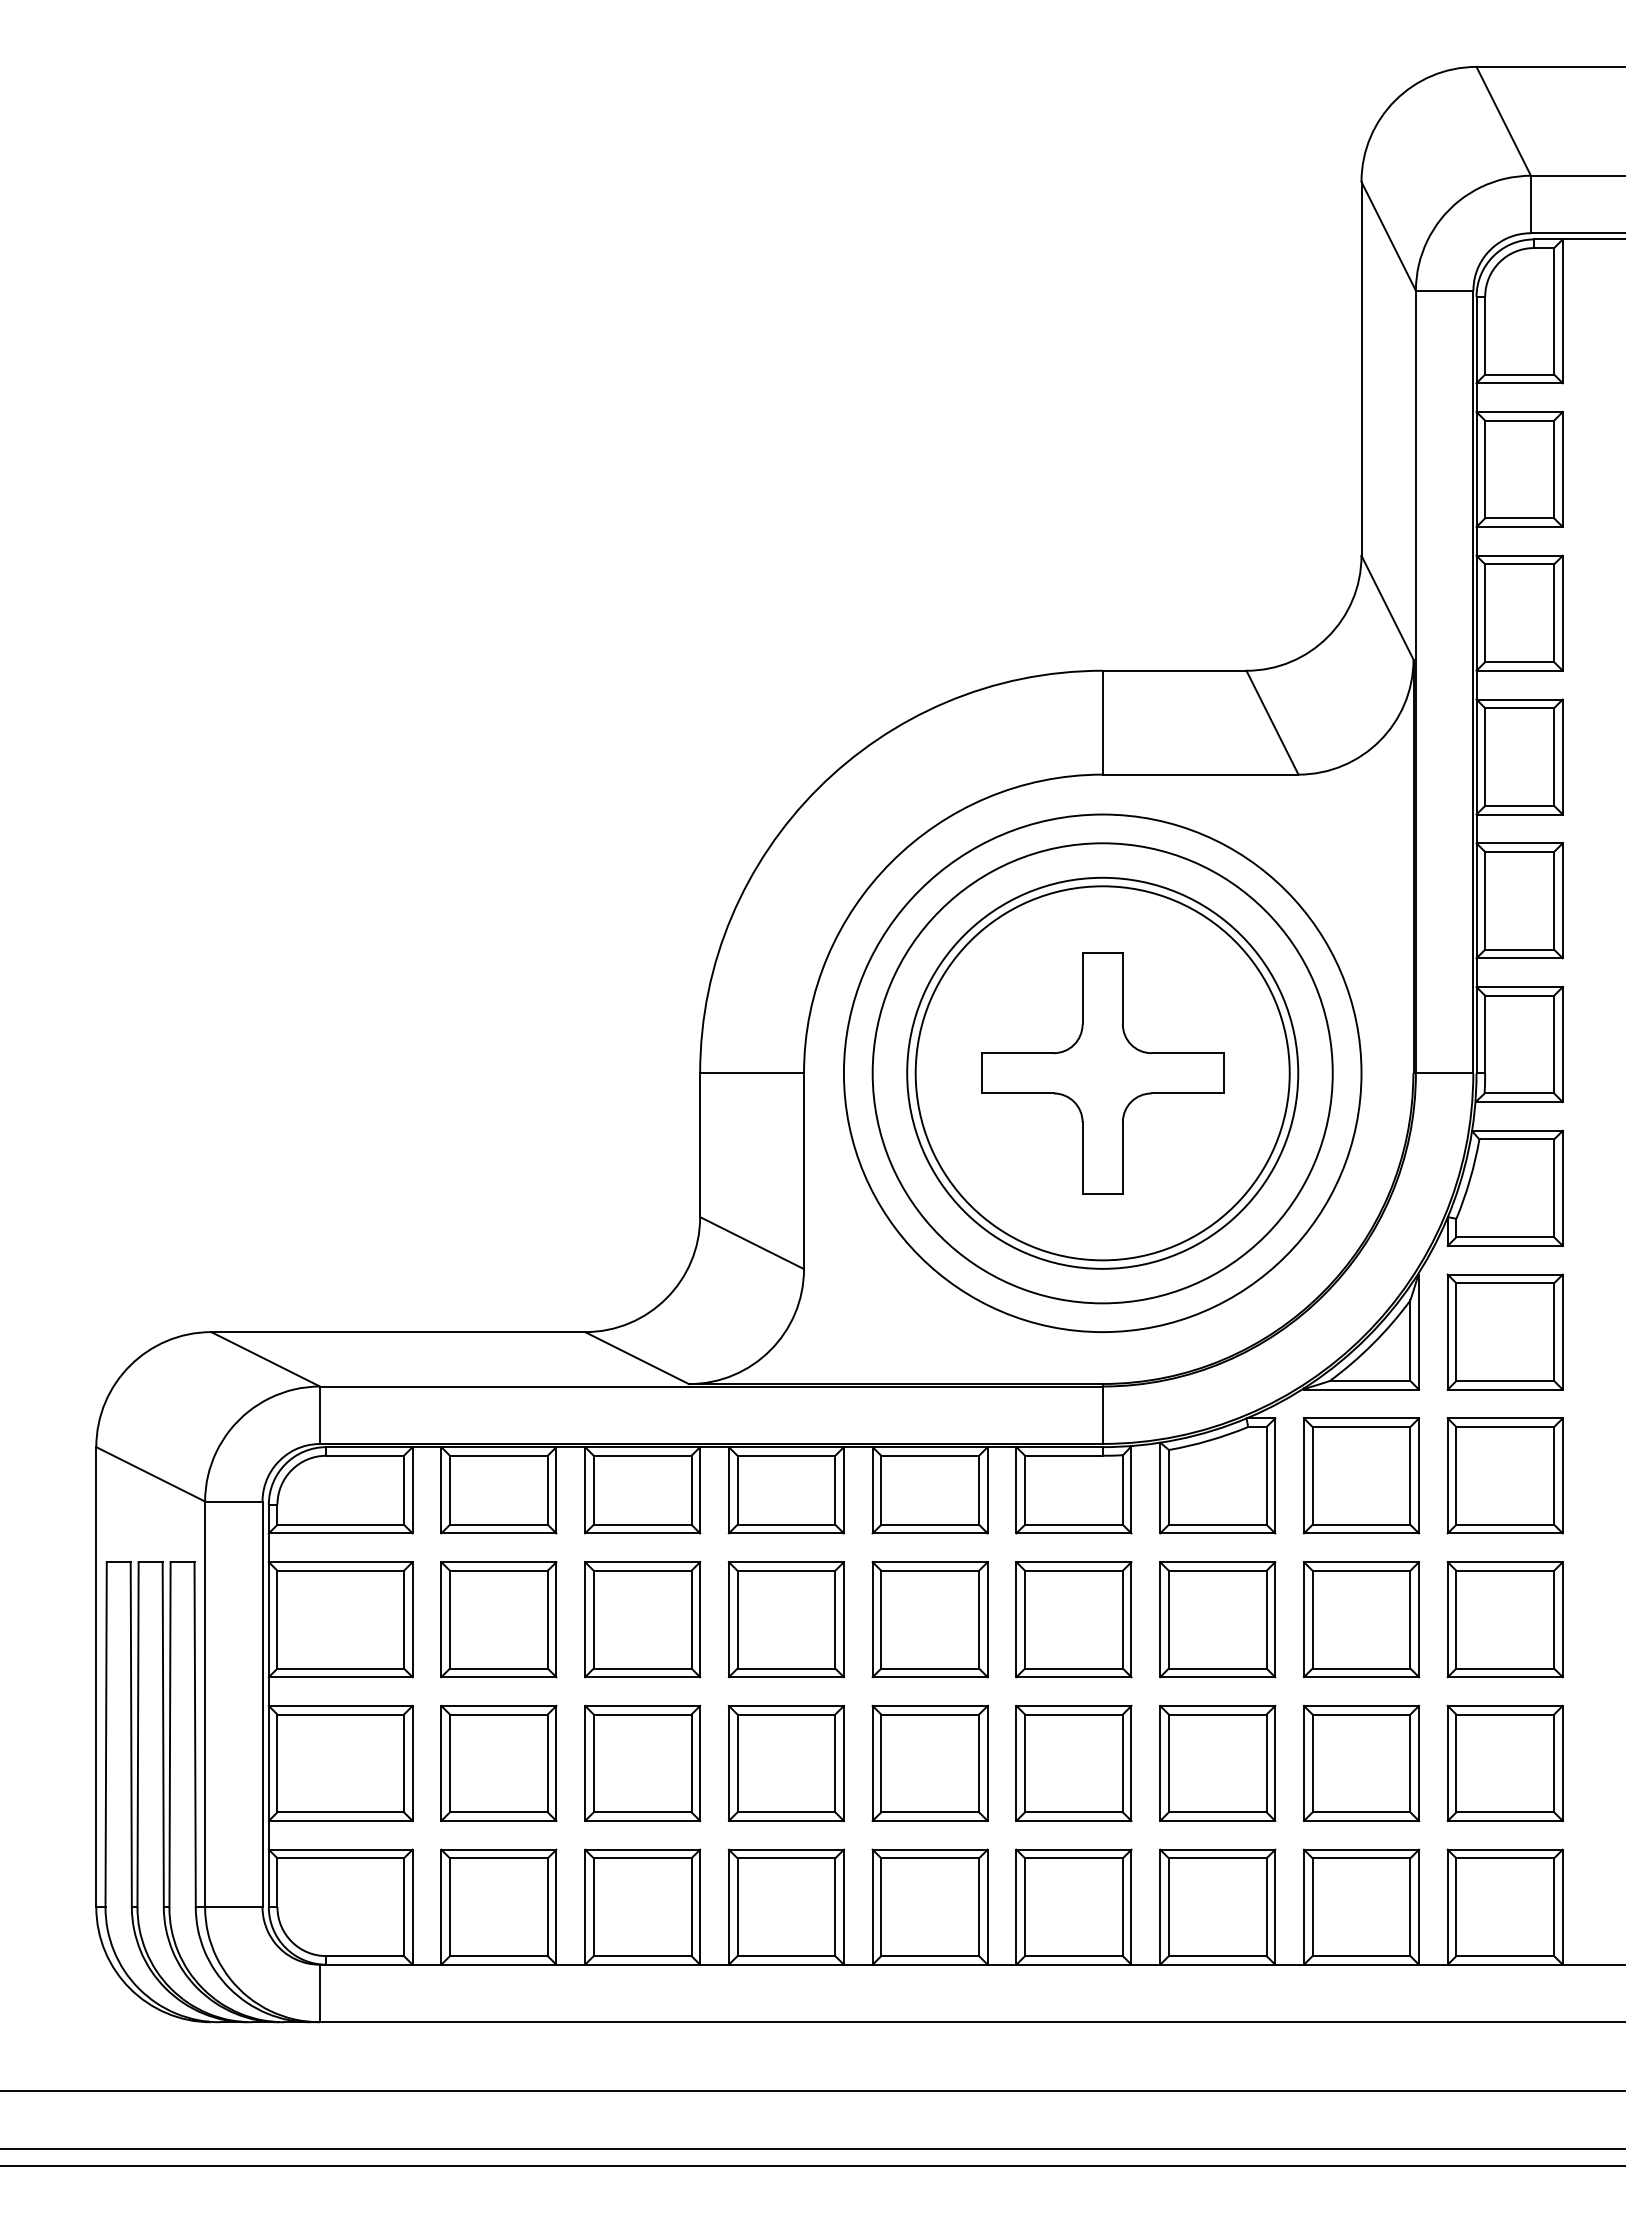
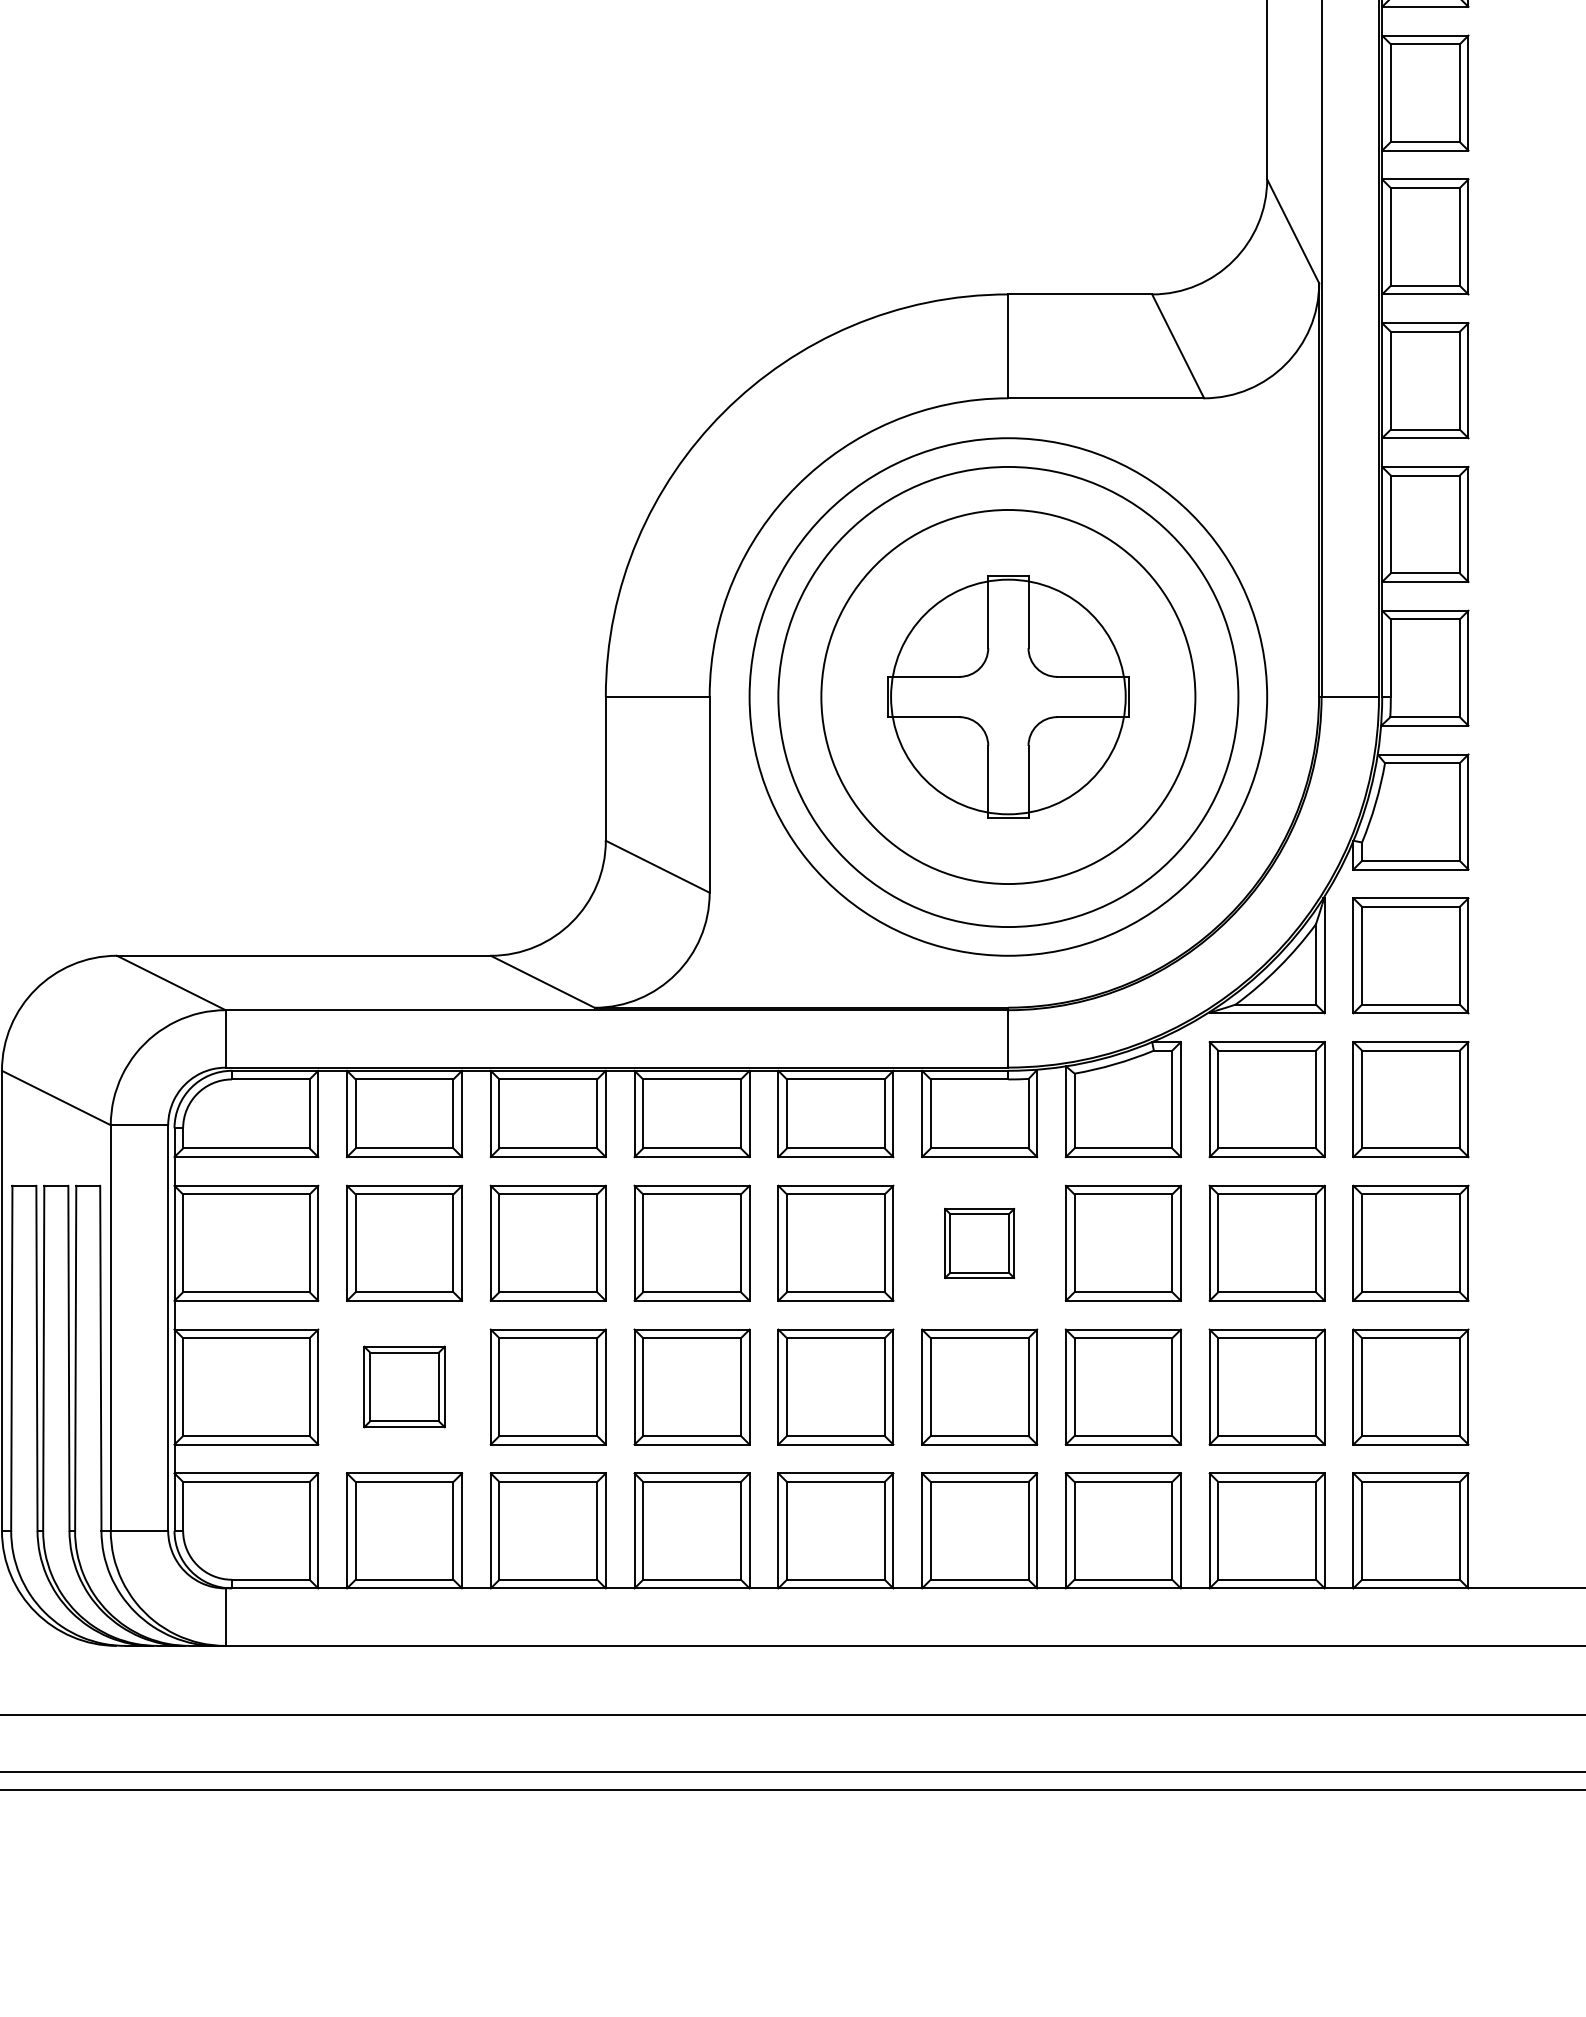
circle: (1102, 1072) -> (1008, 696), size x0.6
part: (1073, 1619) -> (979, 1243), size x0.6
part: (498, 1762) -> (404, 1386), size x0.7

